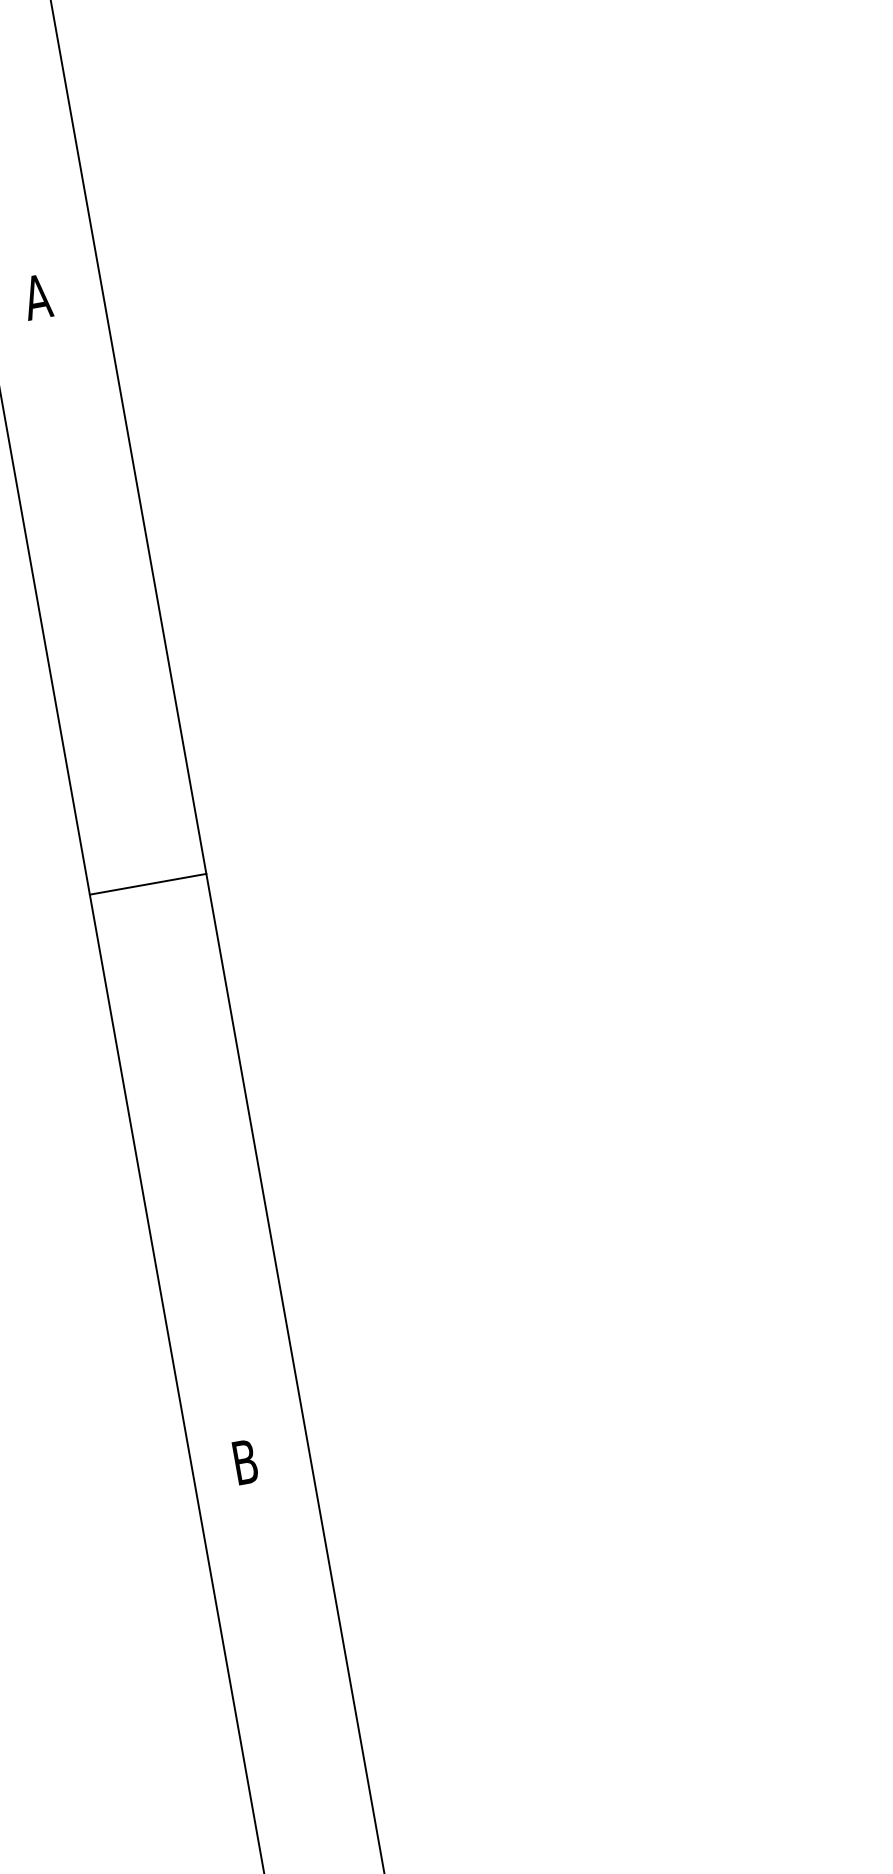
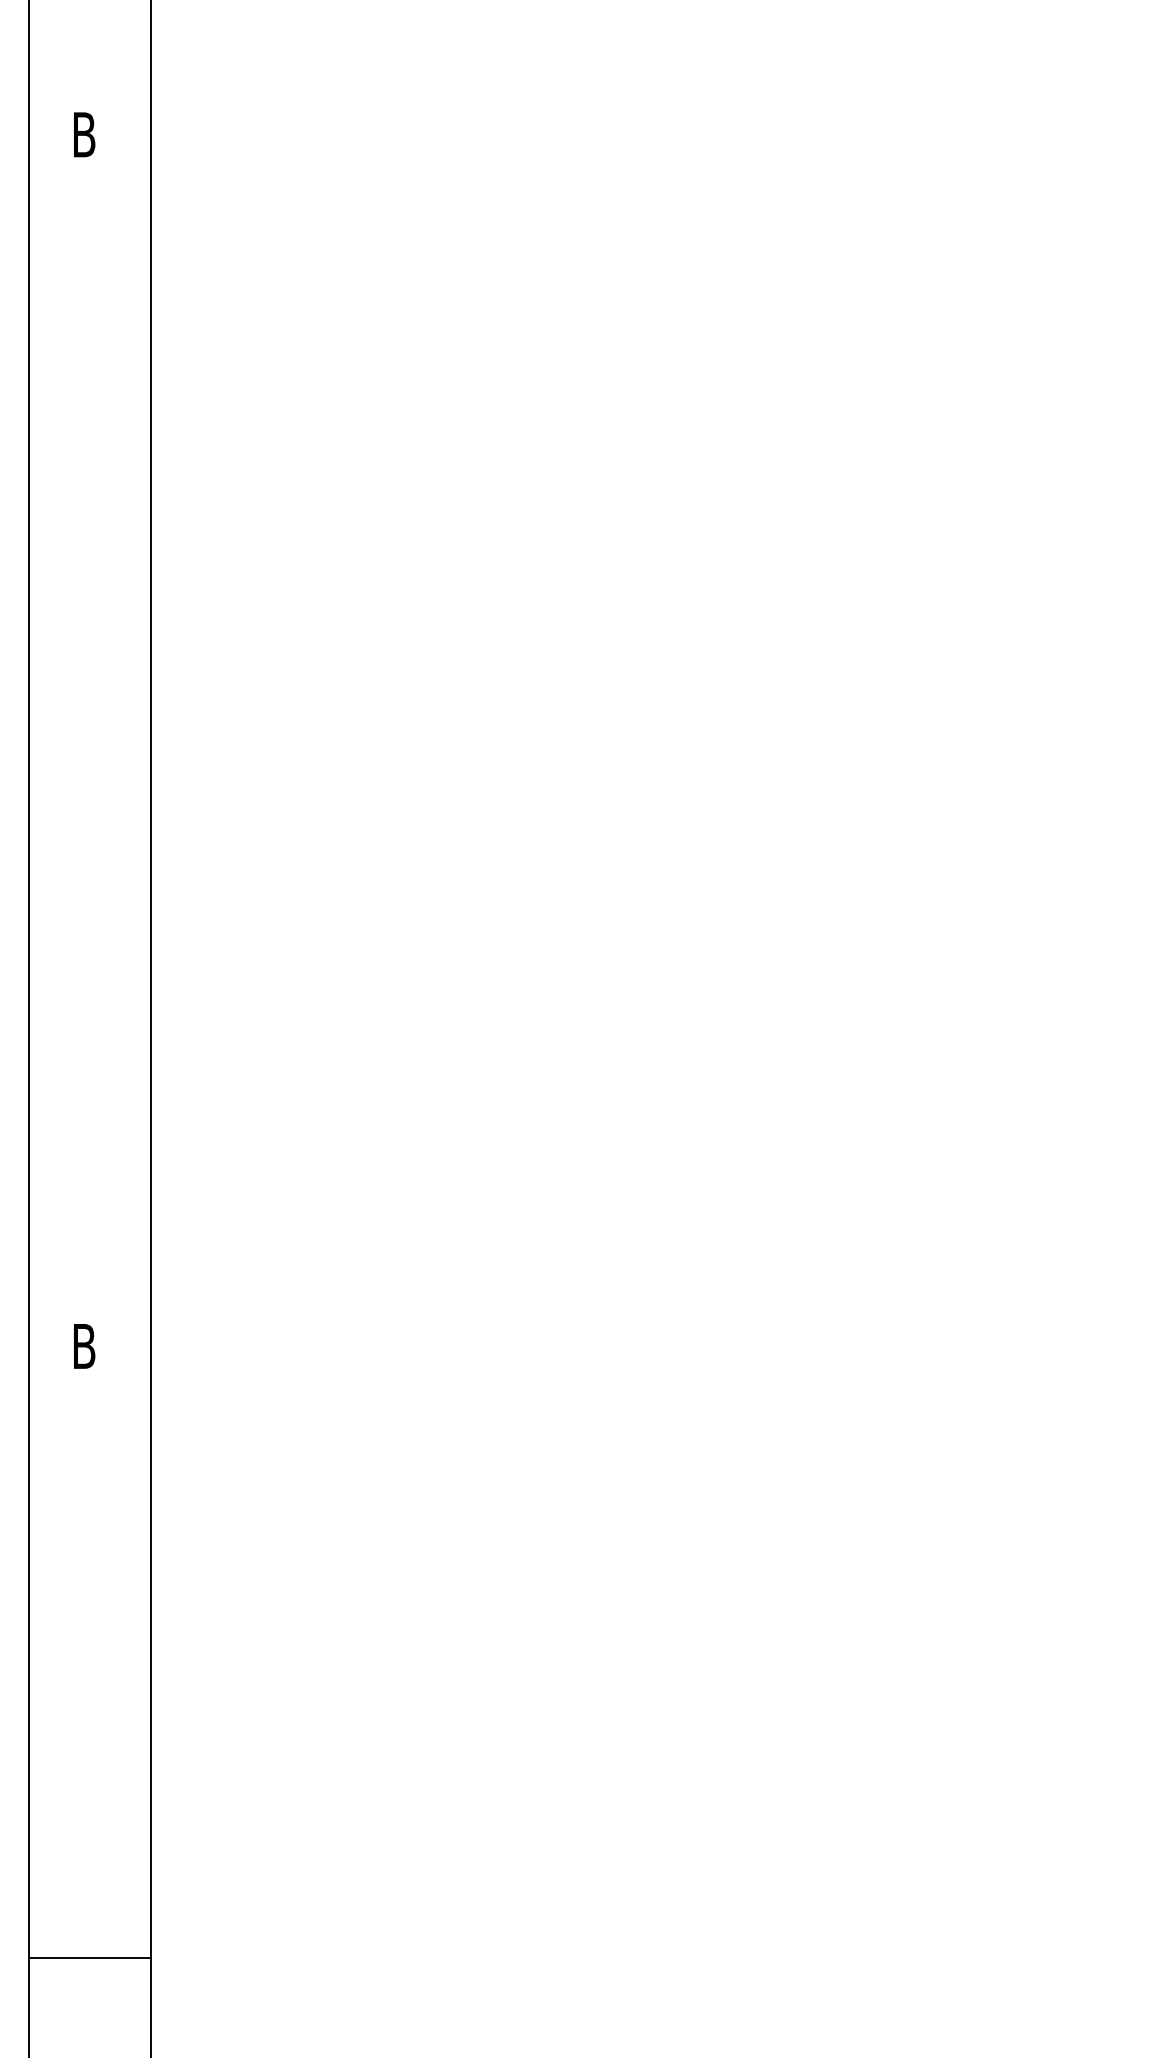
text: (36, 296) -> (83, 134), A -> B
line: (147, 884) -> (89, 746), removed

